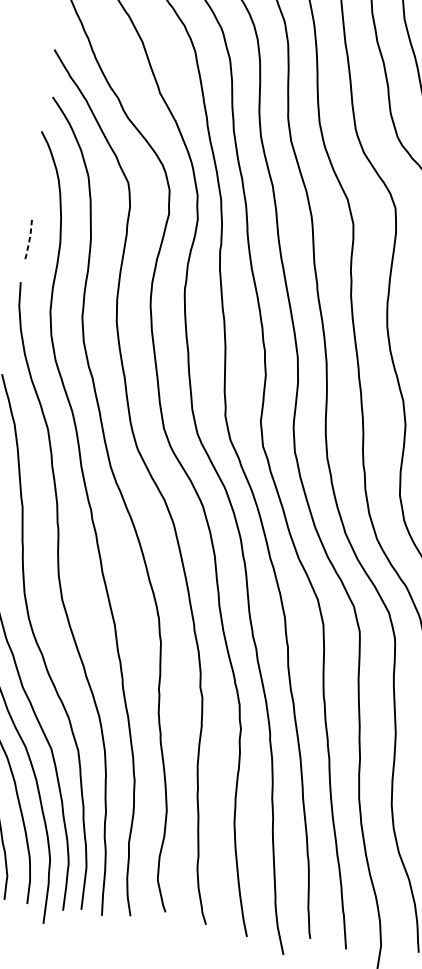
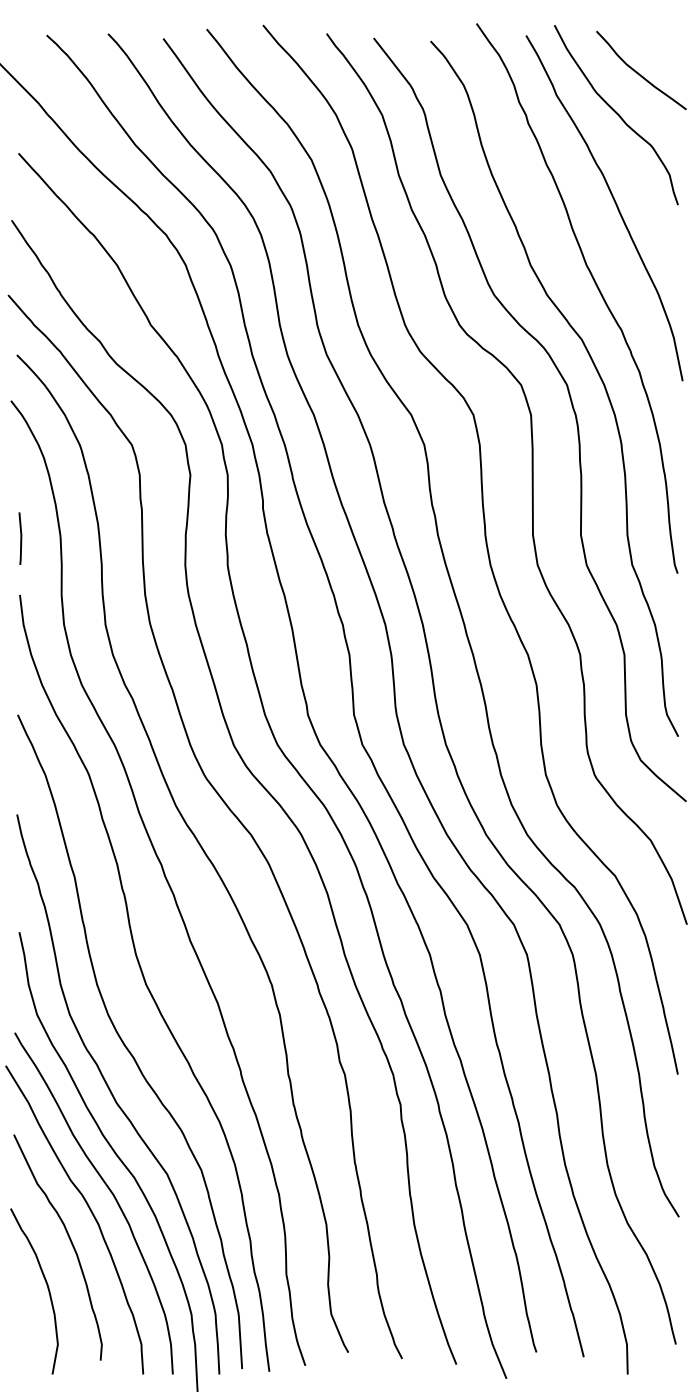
line: (30, 238) -> (21, 538), dashed -> solid

